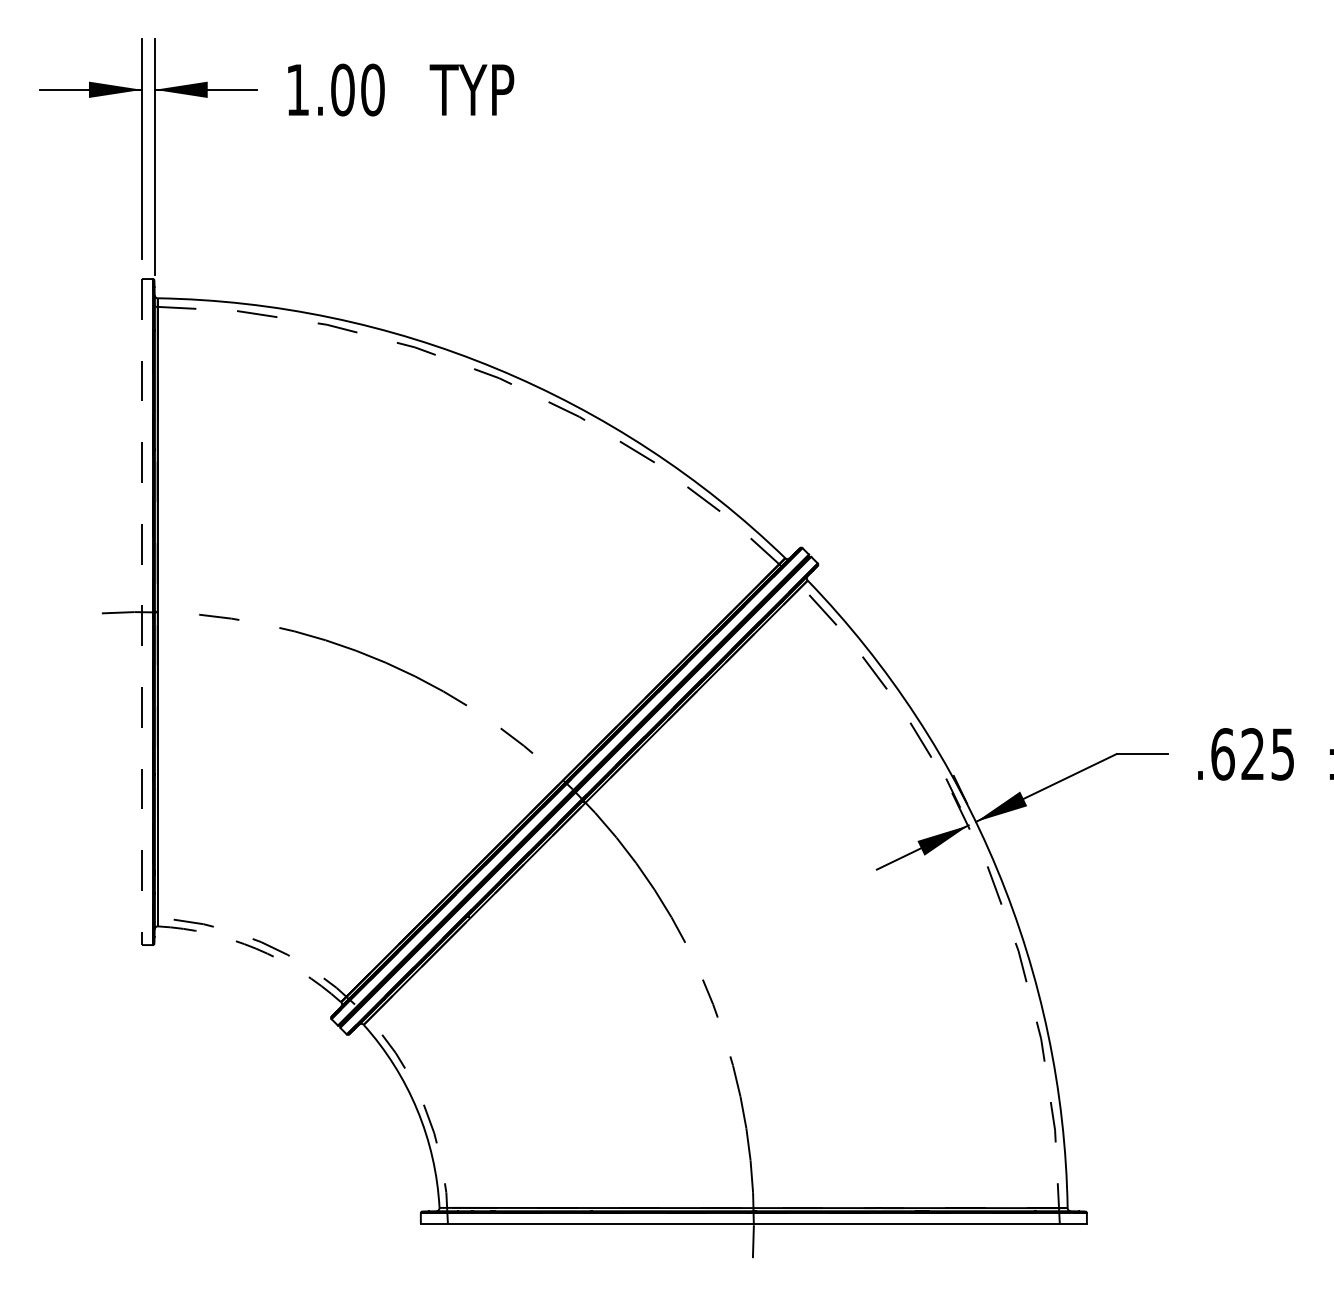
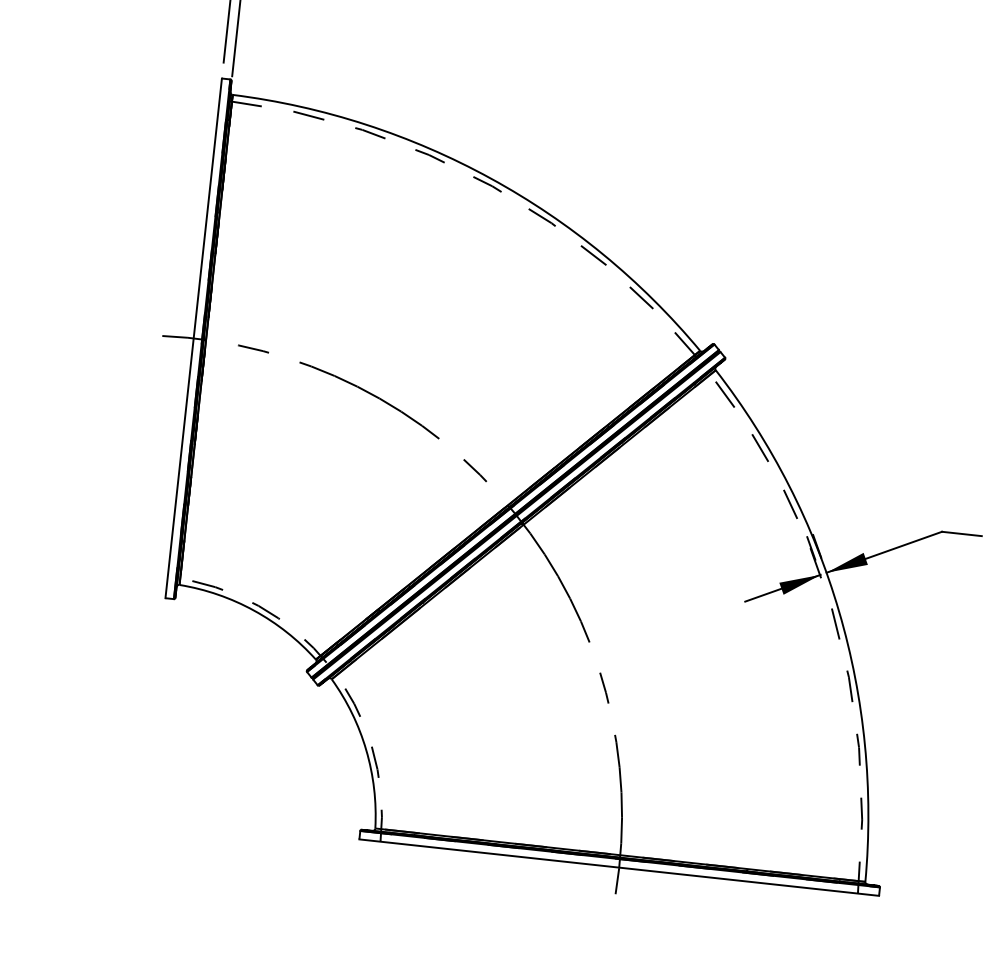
line: (142, 612) -> (194, 338), dashed -> solid
arc: (256, 948) -> (254, 610), dashed -> solid

